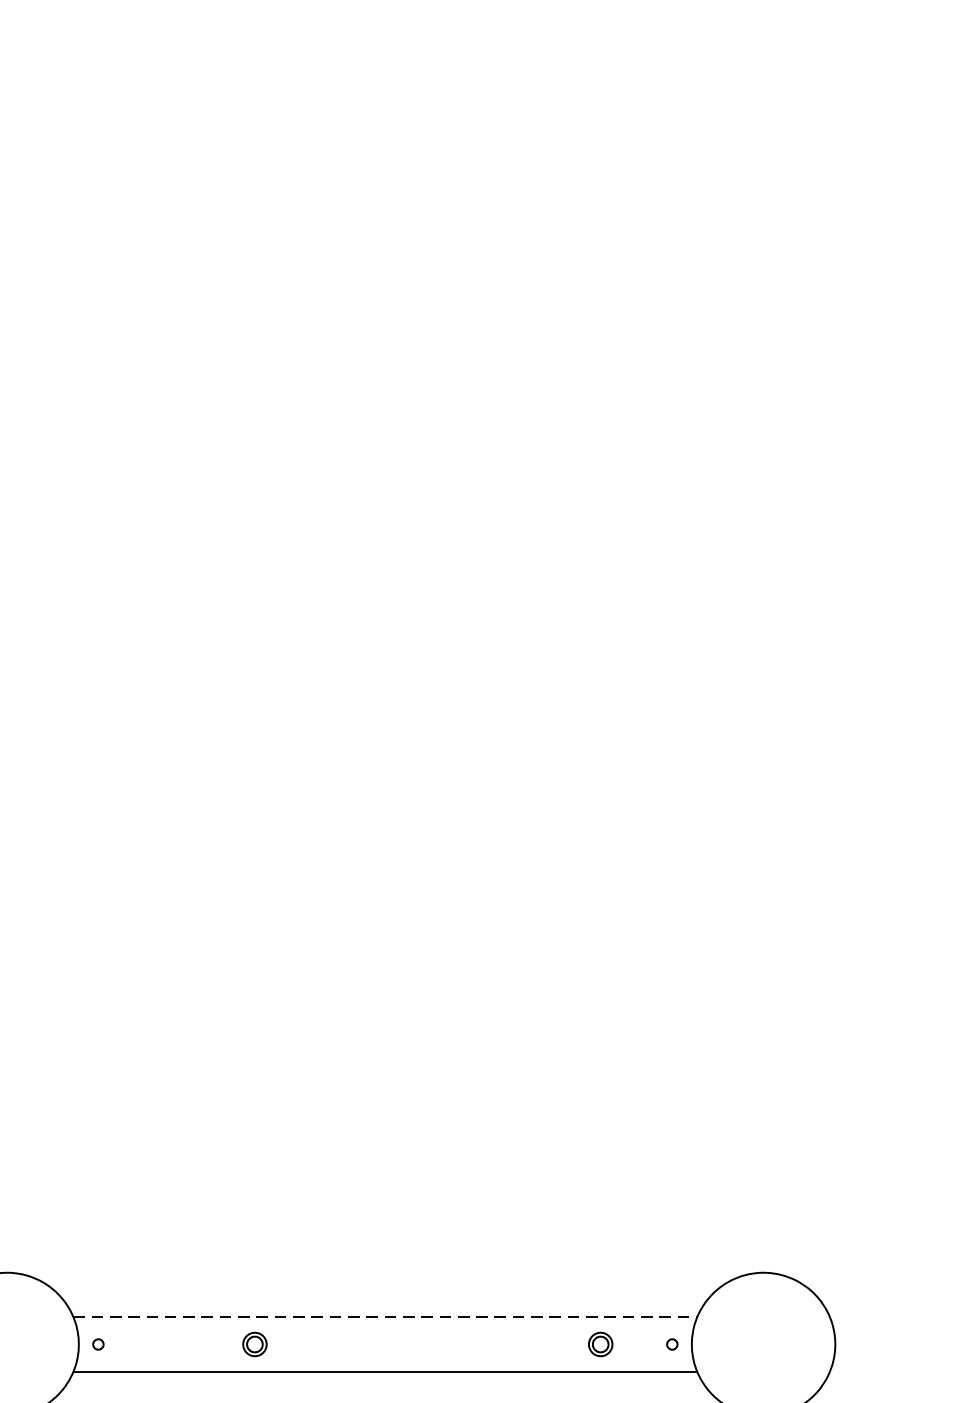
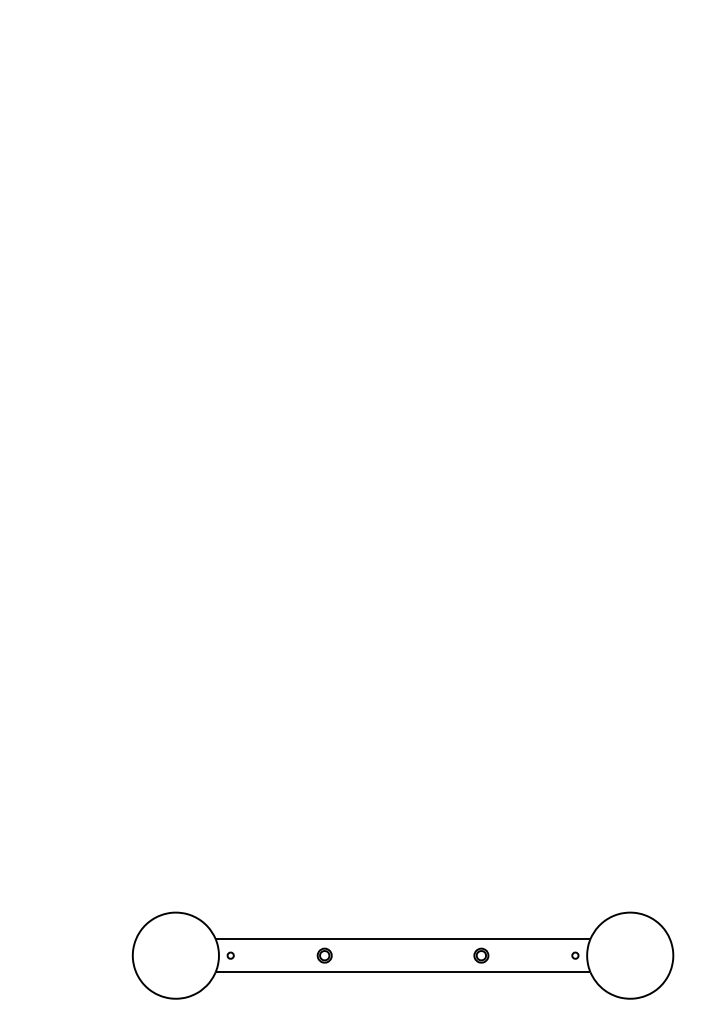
line: (386, 1317) -> (403, 939), dashed -> solid
part: (600, 1344) -> (481, 955), moved

